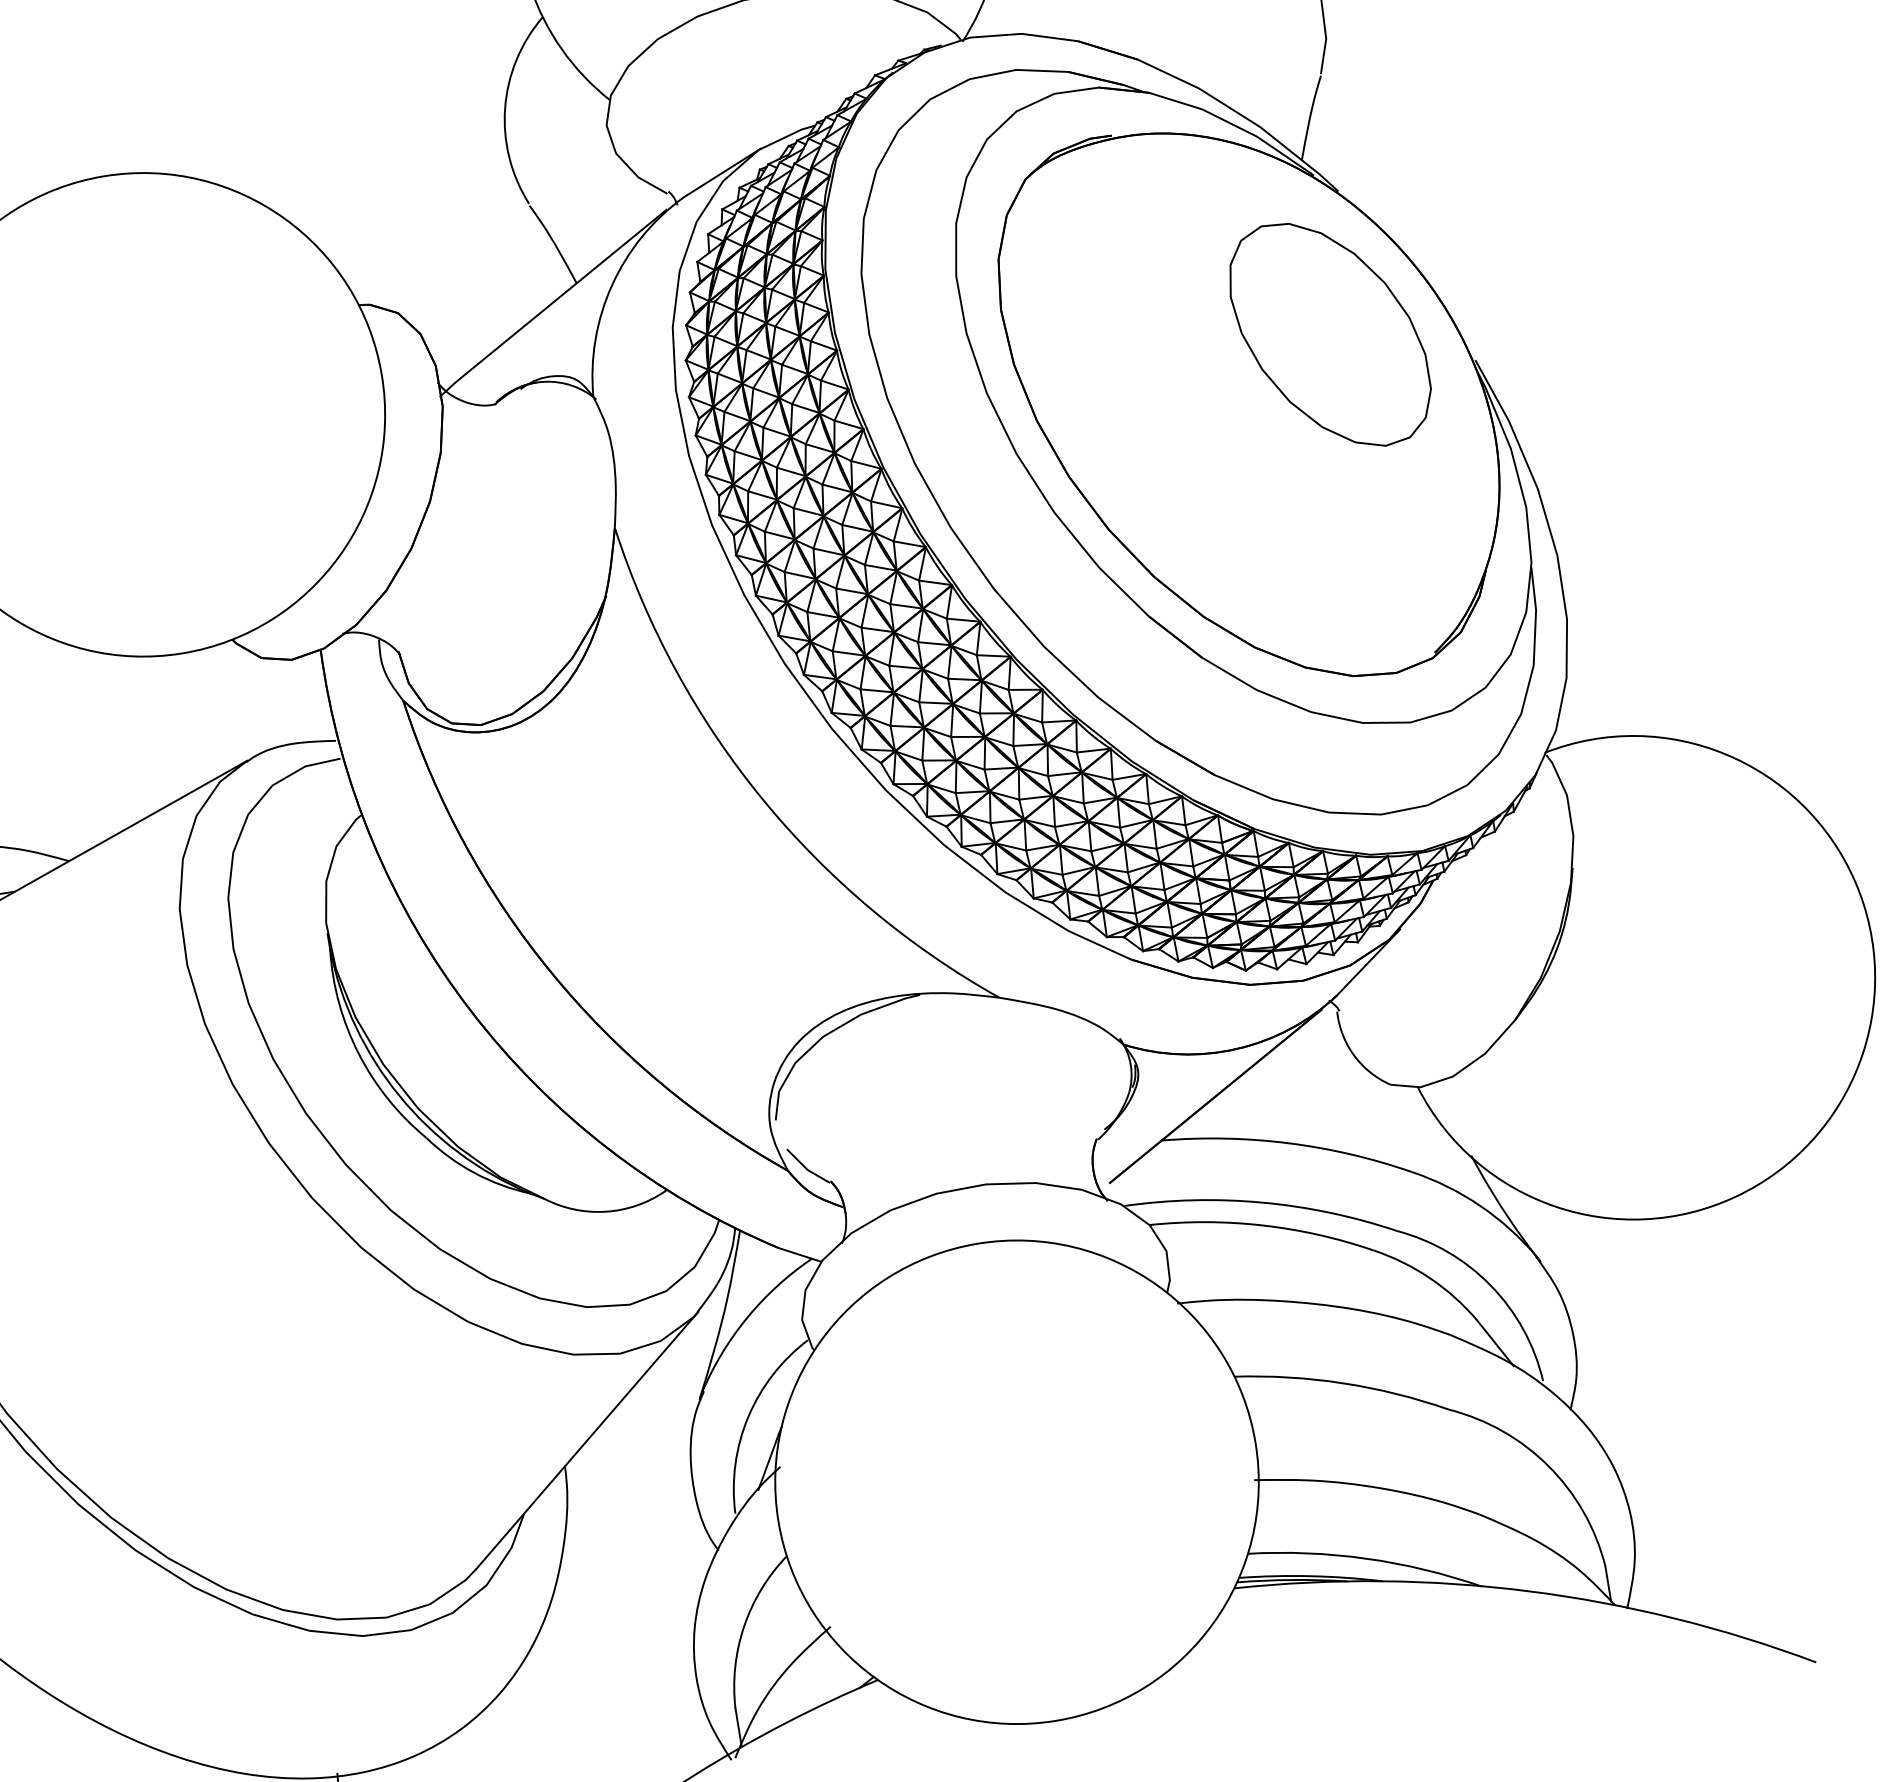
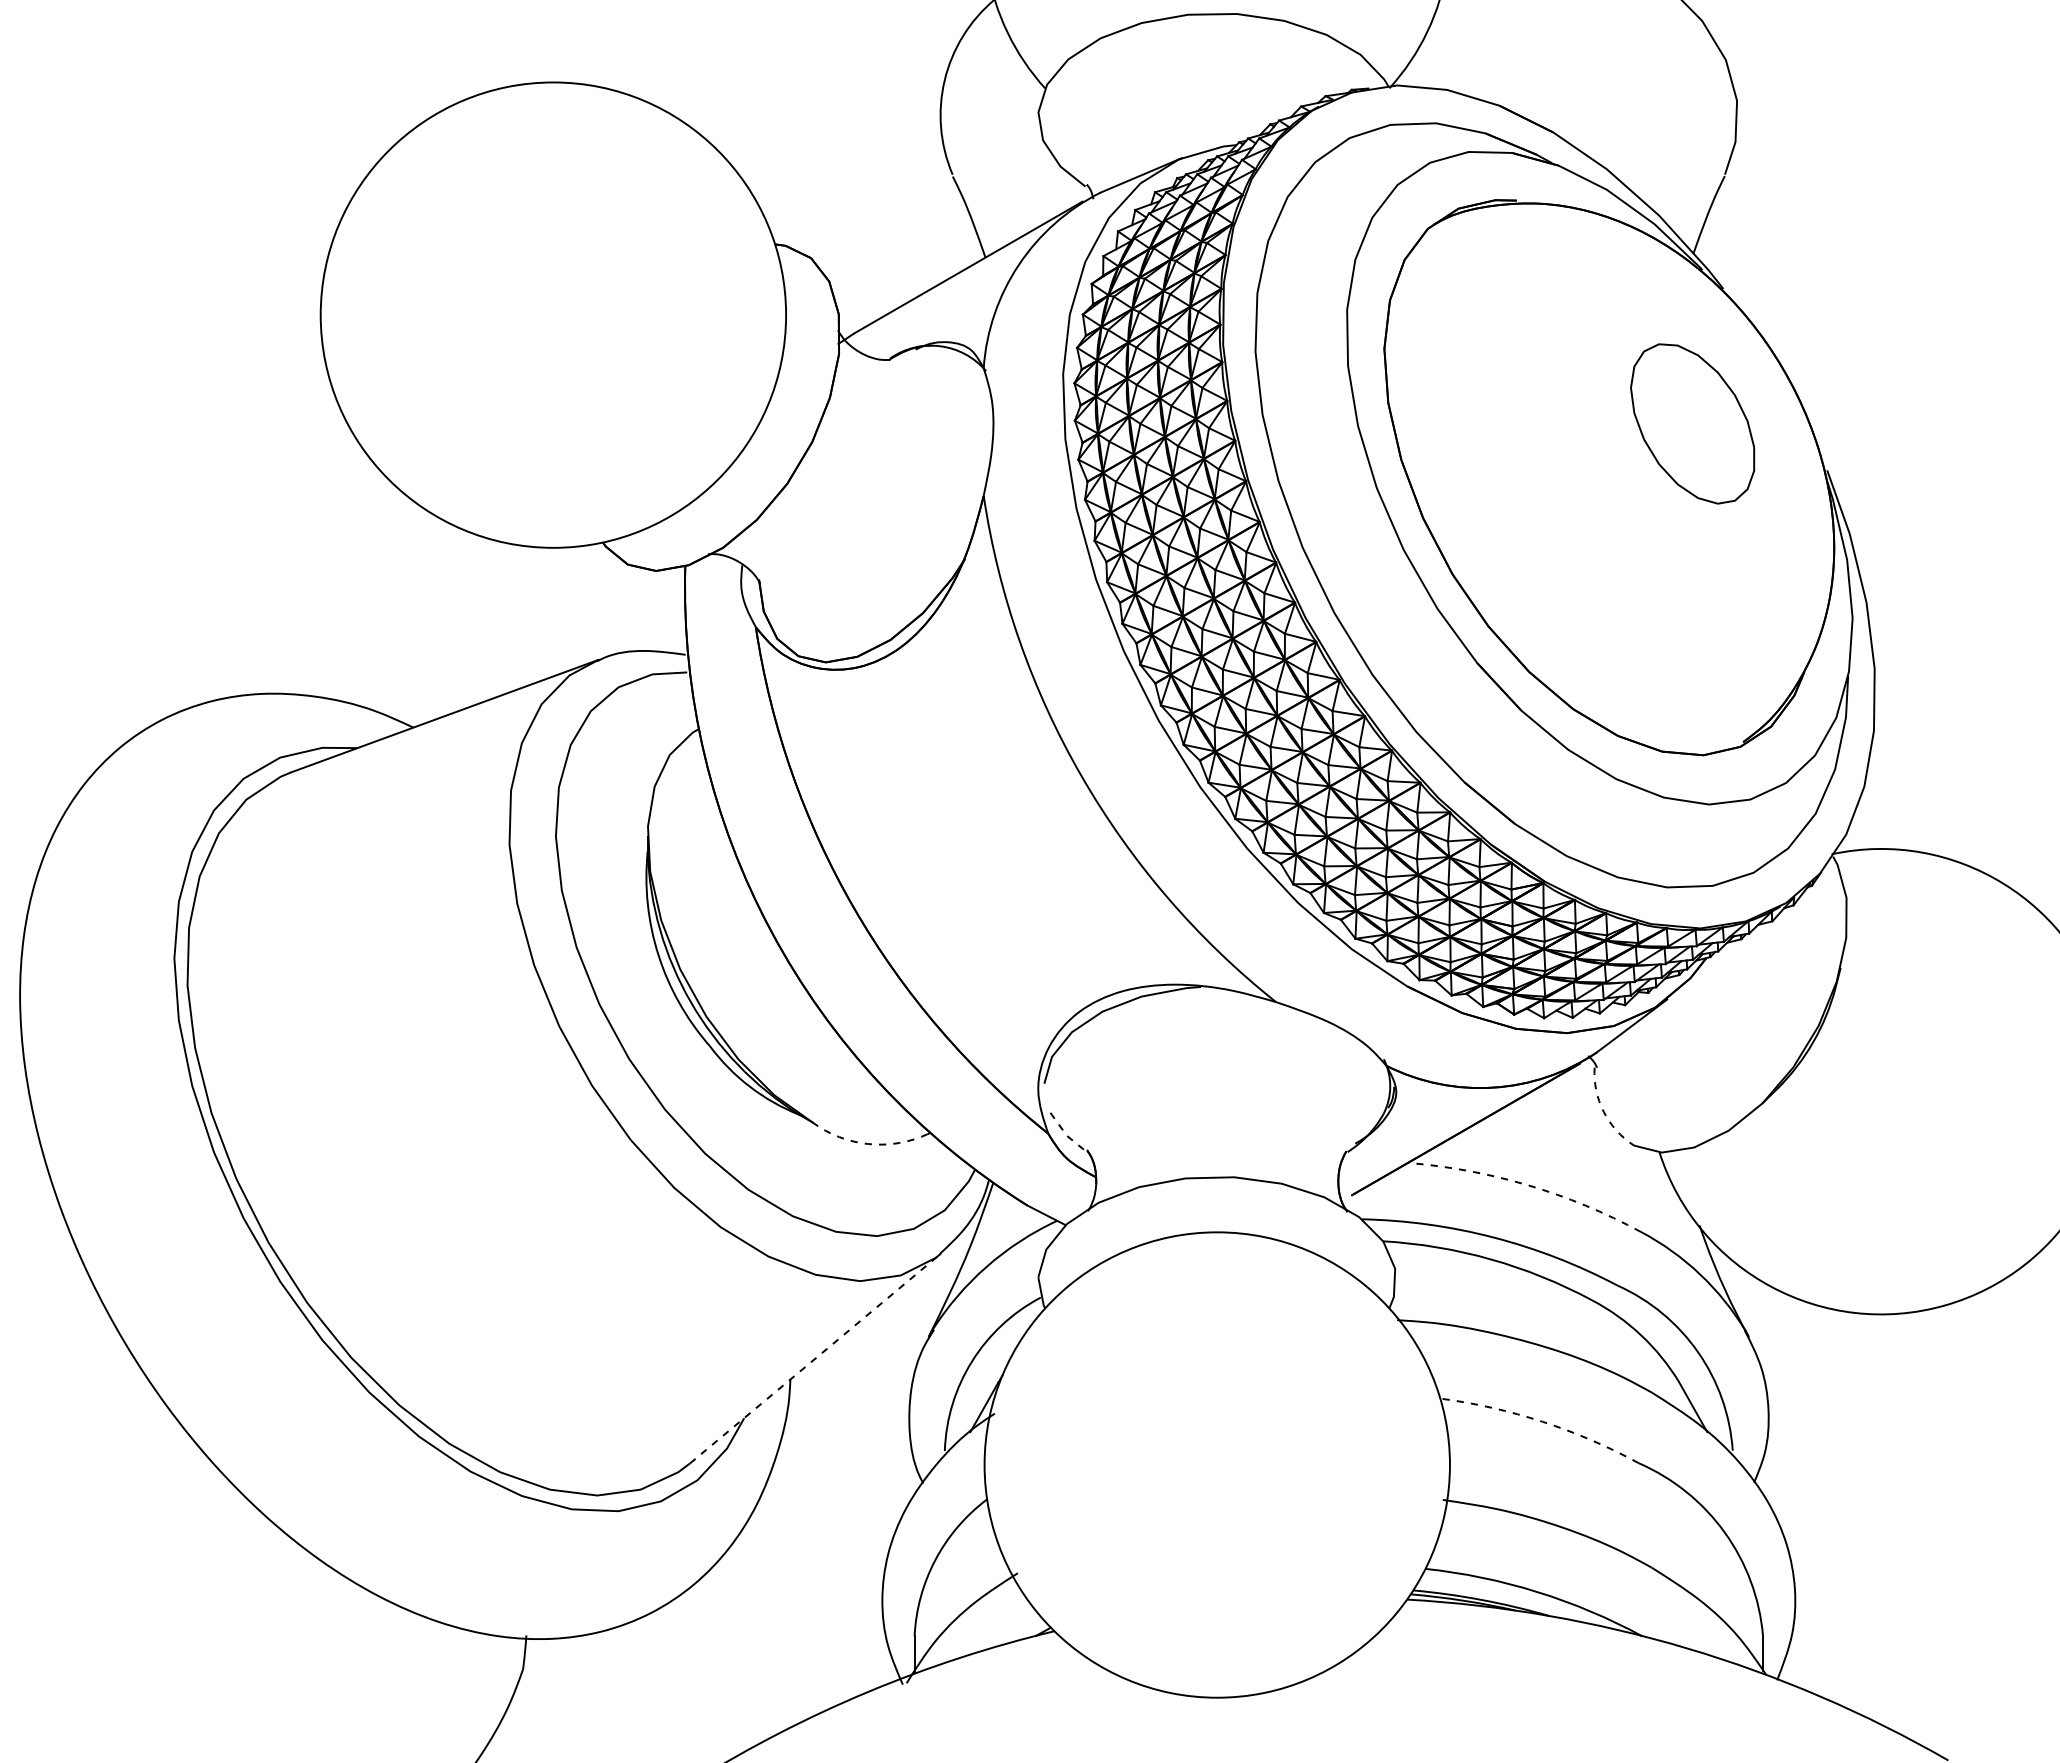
part: (1329, 334) -> (1692, 423), size x0.7
arc: (1353, 1054) -> (1603, 1111), solid -> dashed
arc: (1289, 1143) -> (1528, 1185), solid -> dashed
line: (807, 1169) -> (1066, 1135), solid -> dashed
arc: (605, 1212) -> (868, 1144), solid -> dashed
arc: (1343, 1383) -> (1542, 1421), solid -> dashed
line: (587, 1440) -> (815, 1358), solid -> dashed

